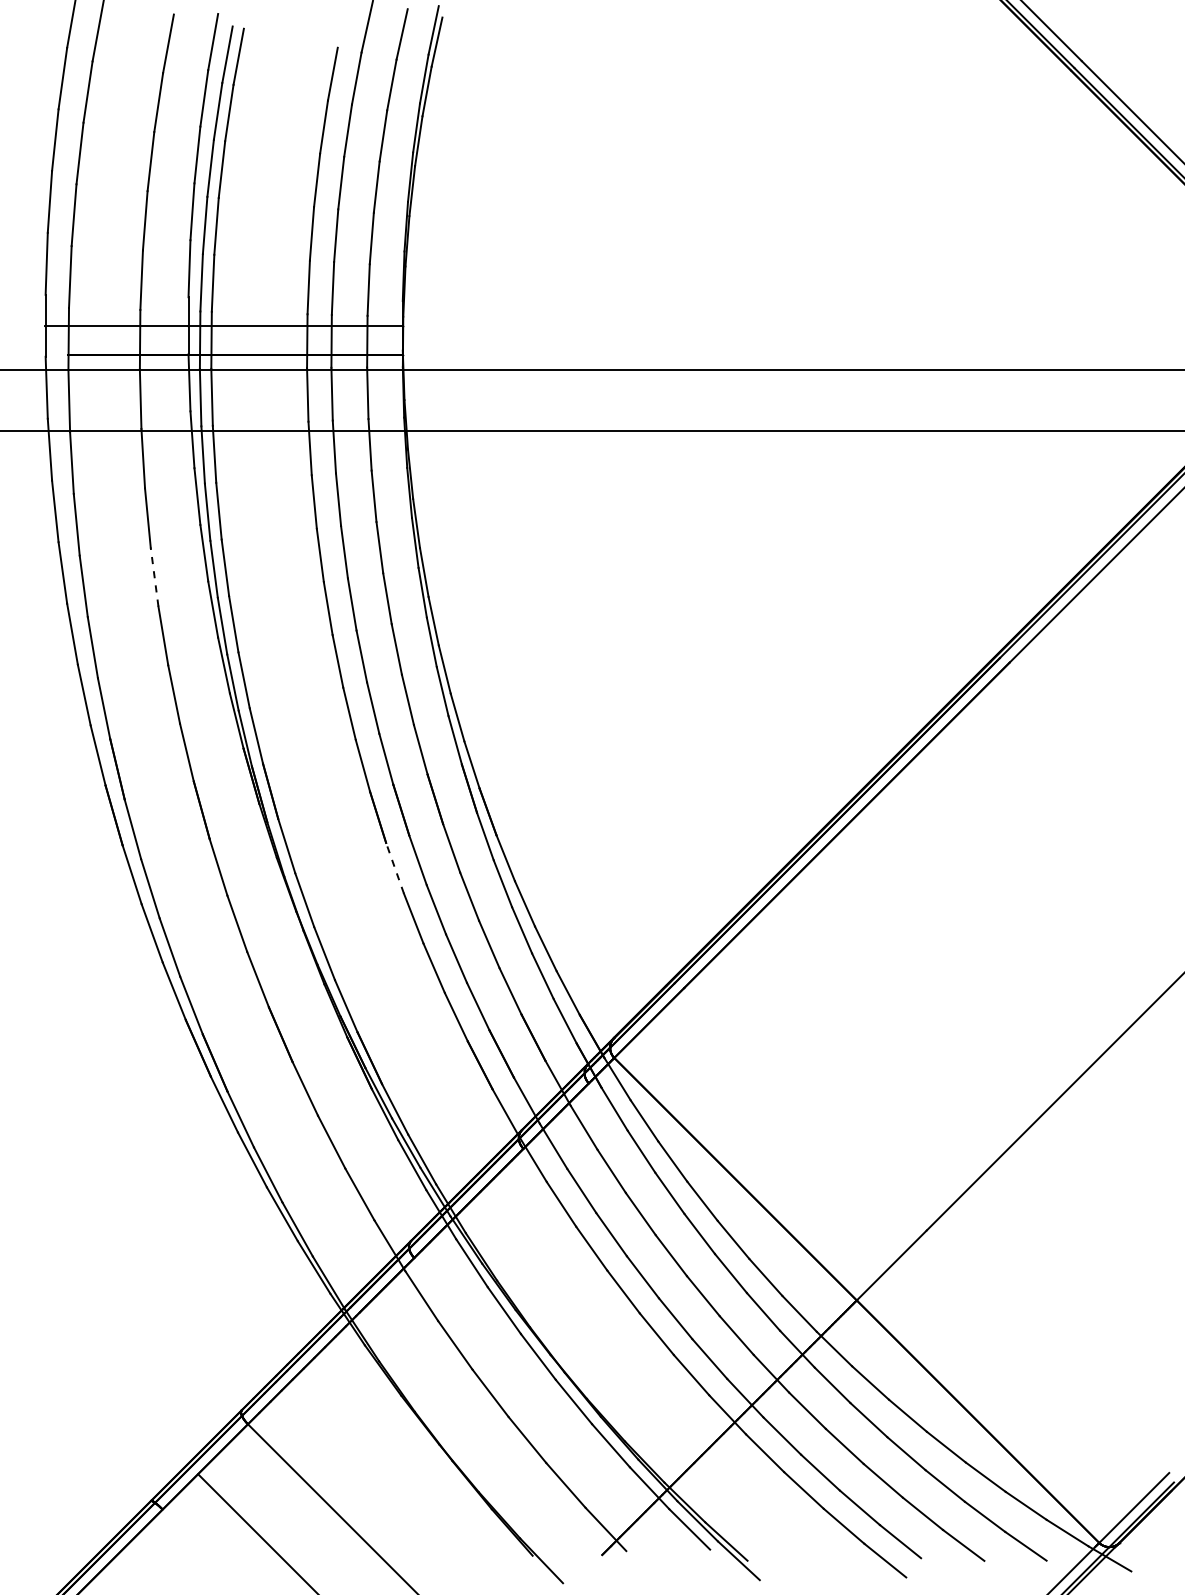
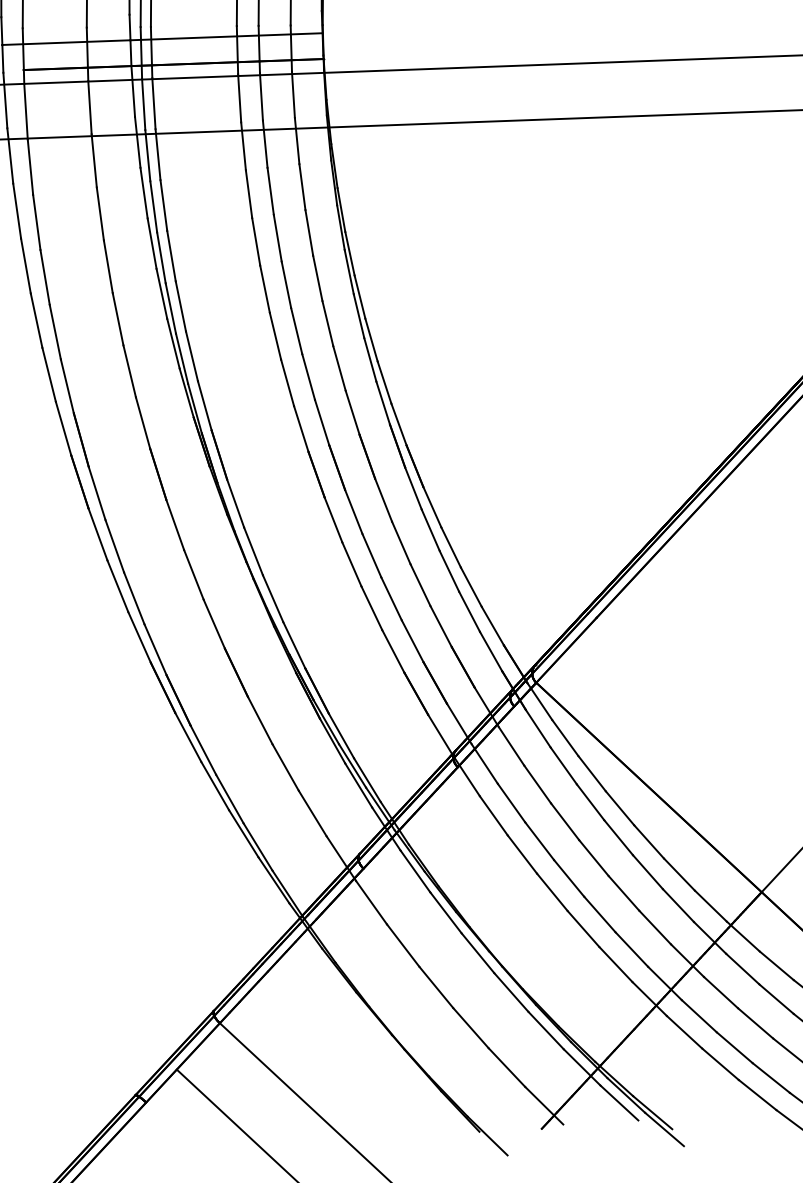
line: (154, 577) -> (108, 267), dashed -> solid
line: (395, 868) -> (333, 520), dashed -> solid

